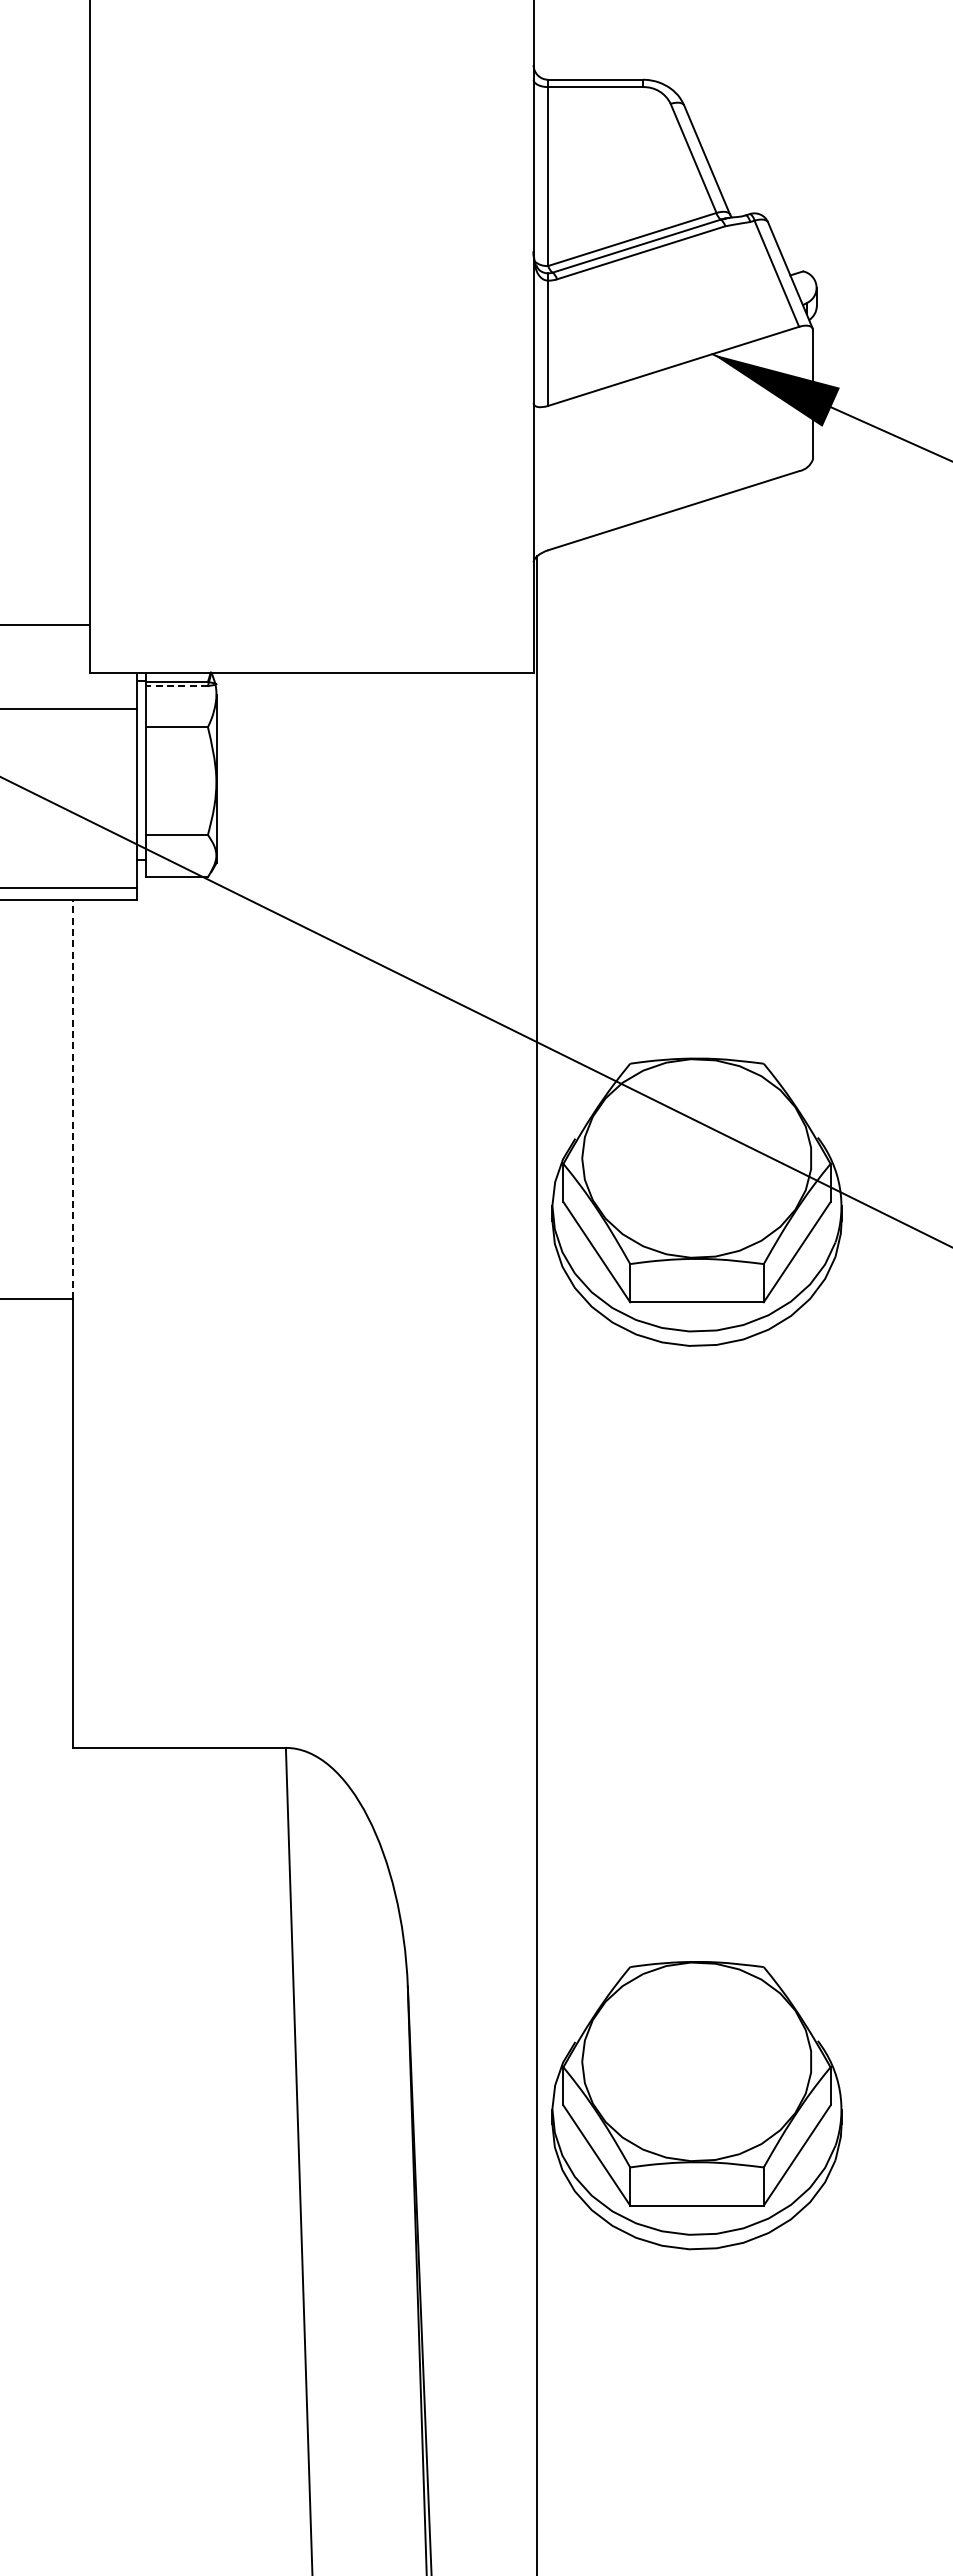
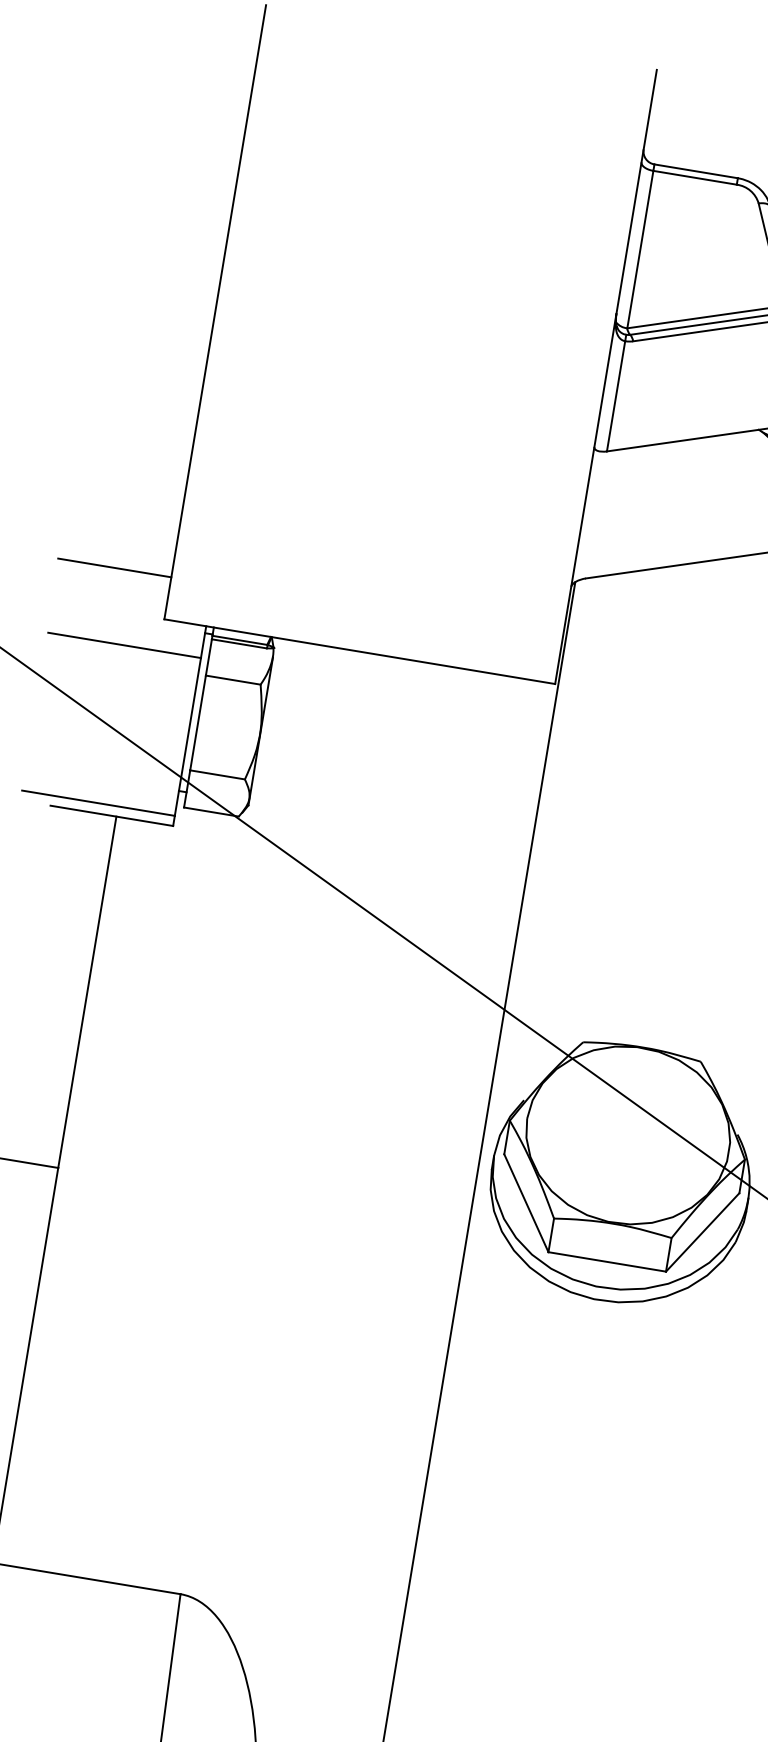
line: (176, 686) -> (238, 644), dashed -> solid
line: (72, 1099) -> (87, 992), dashed -> solid

